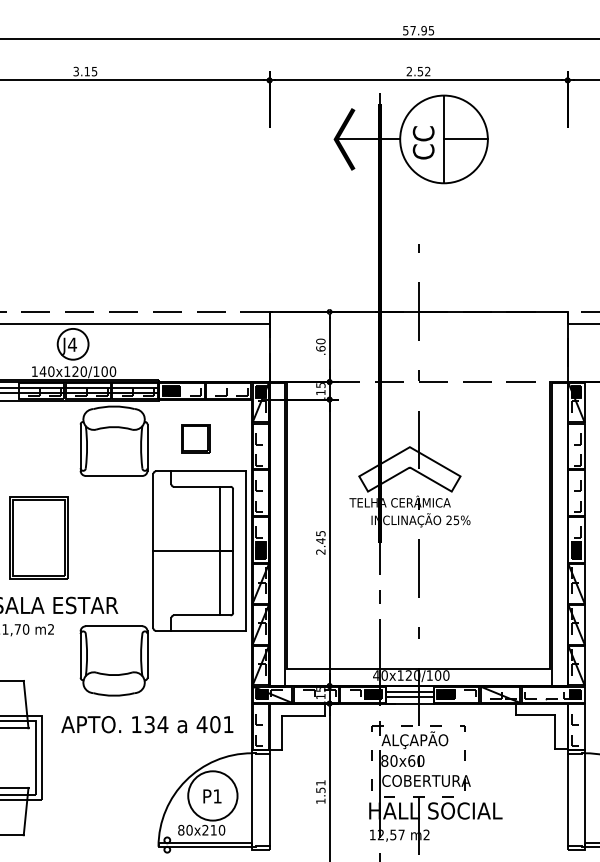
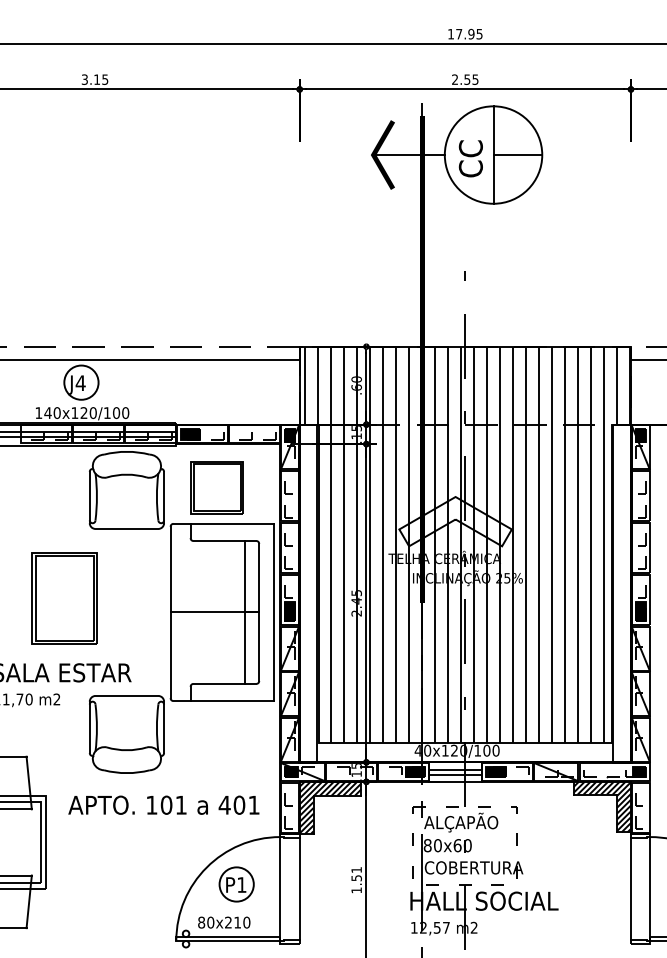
text: (405, 30) -> (450, 34), 57.95 -> 17.95
text: (427, 71) -> (475, 79), 2.52 -> 2.55
part: (195, 438) -> (217, 487), size x1.67
hatch: (420, 489) -> (467, 543), added
part: (38, 537) -> (64, 597), moved
text: (156, 724) -> (174, 805), 134 -> 101
hatch: (541, 725) -> (601, 806), added
hatch: (297, 726) -> (330, 807), added
circle: (212, 795) -> (236, 883), size x0.62

